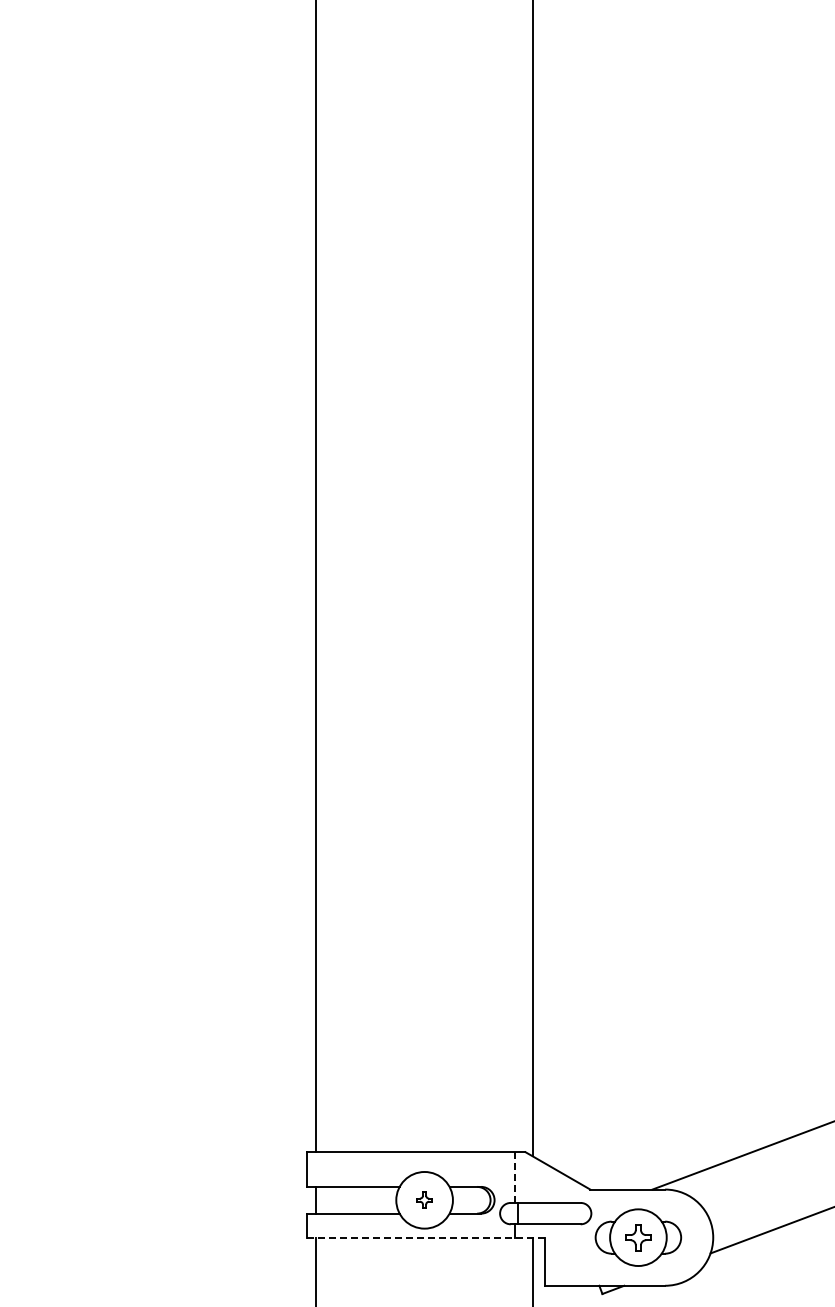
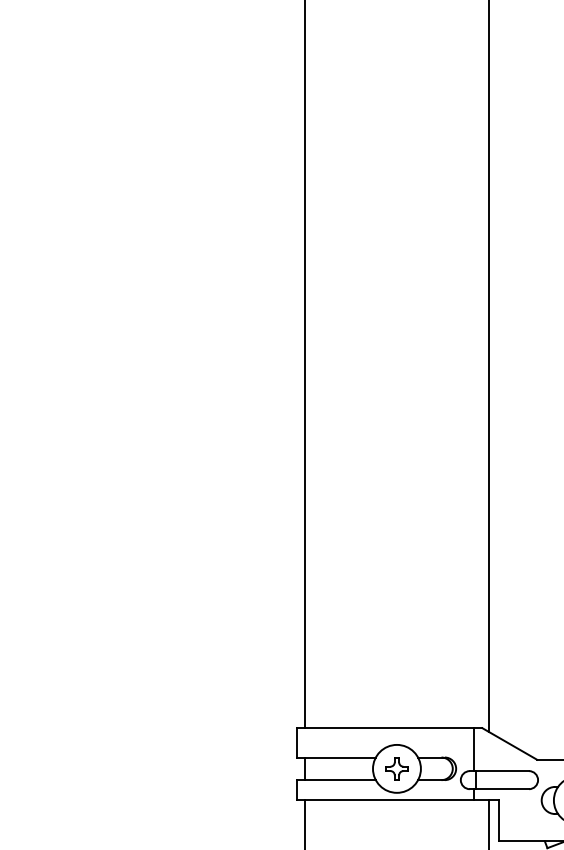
line: (515, 1177) -> (473, 749), dashed -> solid
part: (424, 1199) -> (396, 768), size x1.67
line: (425, 1237) -> (397, 800), dashed -> solid

